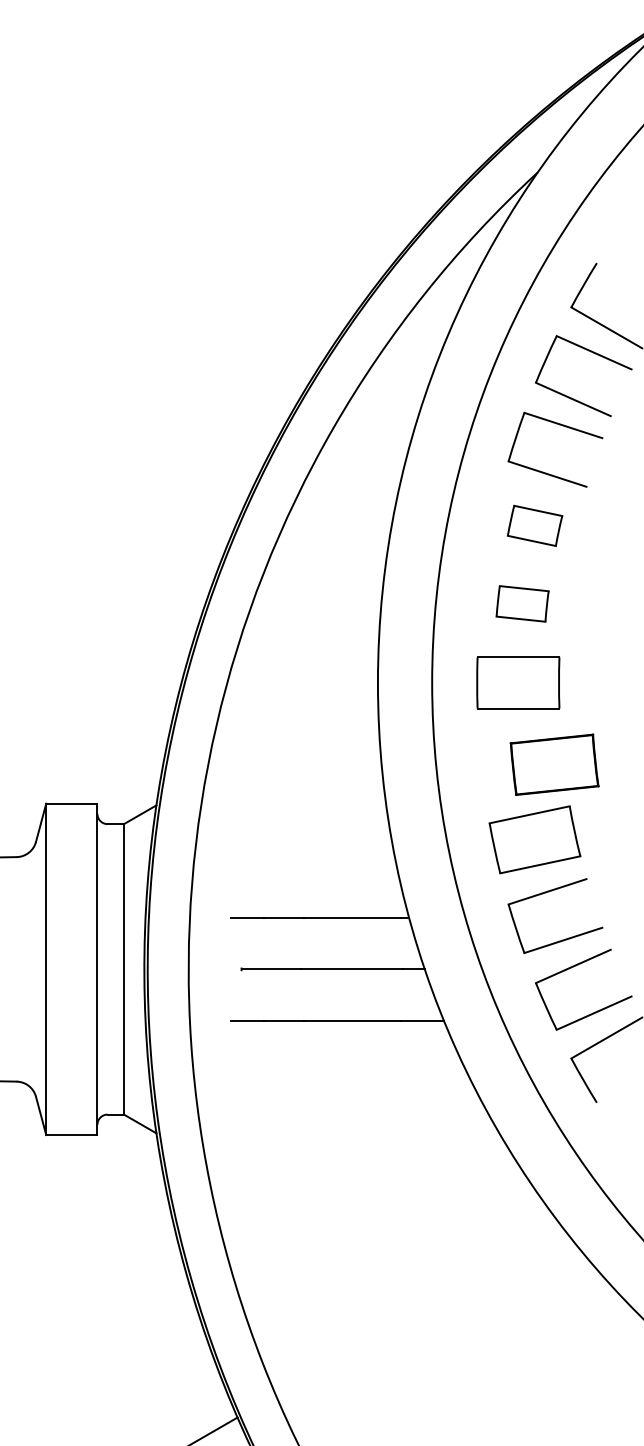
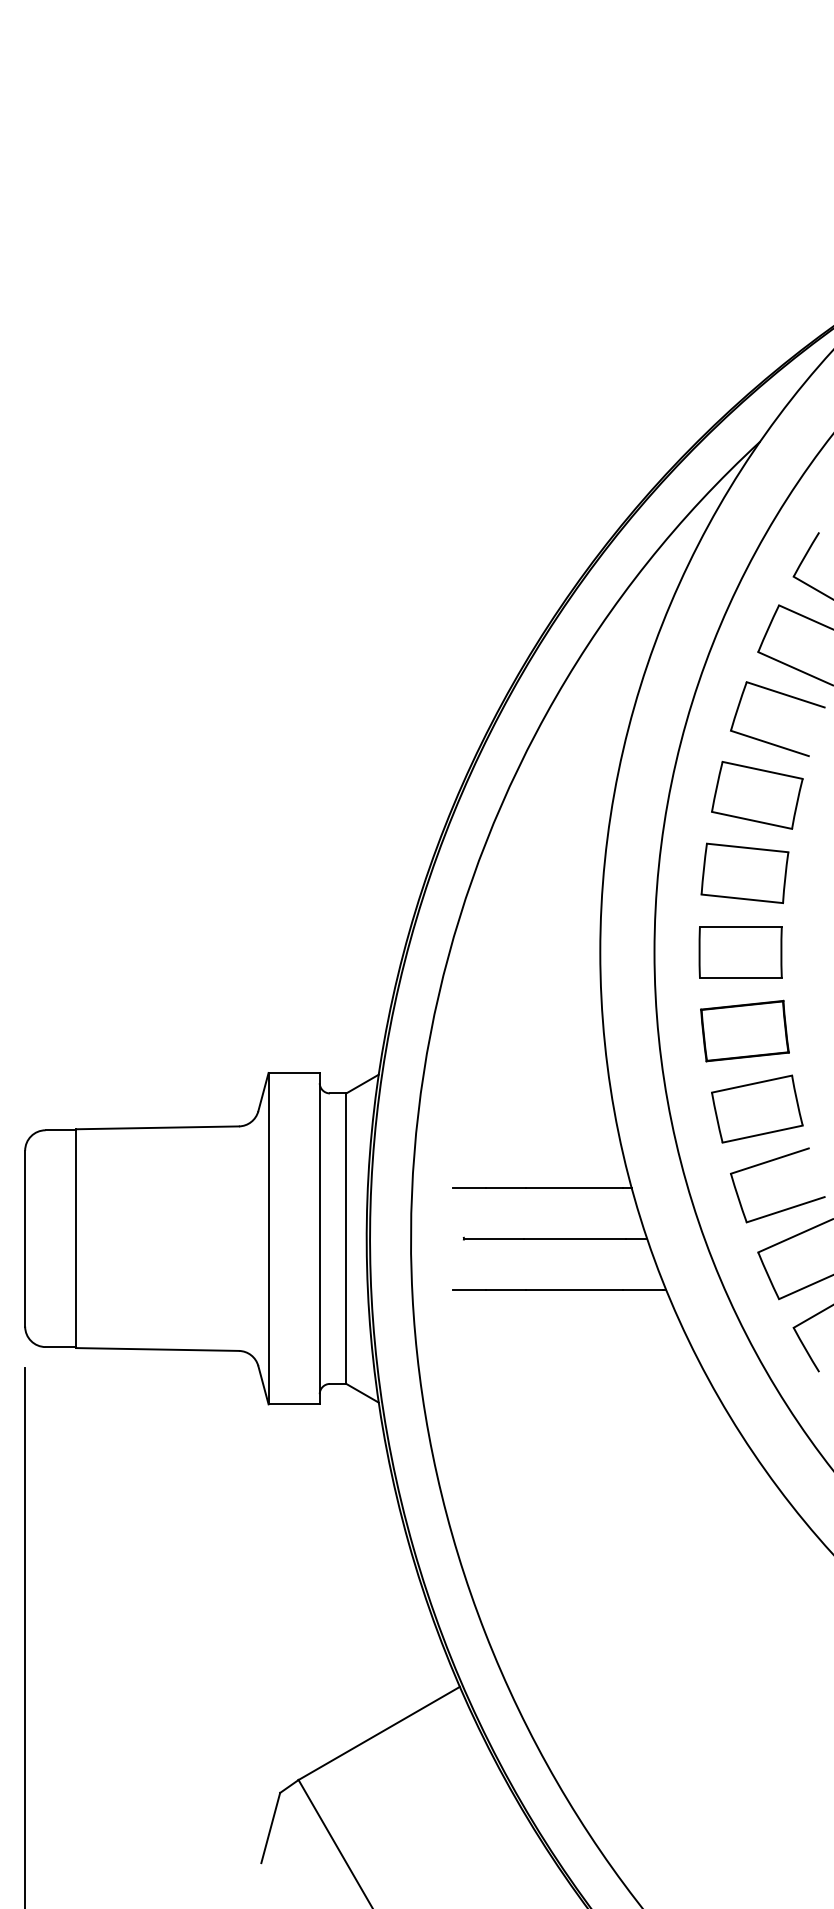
part: (535, 525) -> (757, 794), size x1.67
part: (522, 603) -> (744, 872), size x1.67
part: (554, 764) -> (744, 1030), moved

